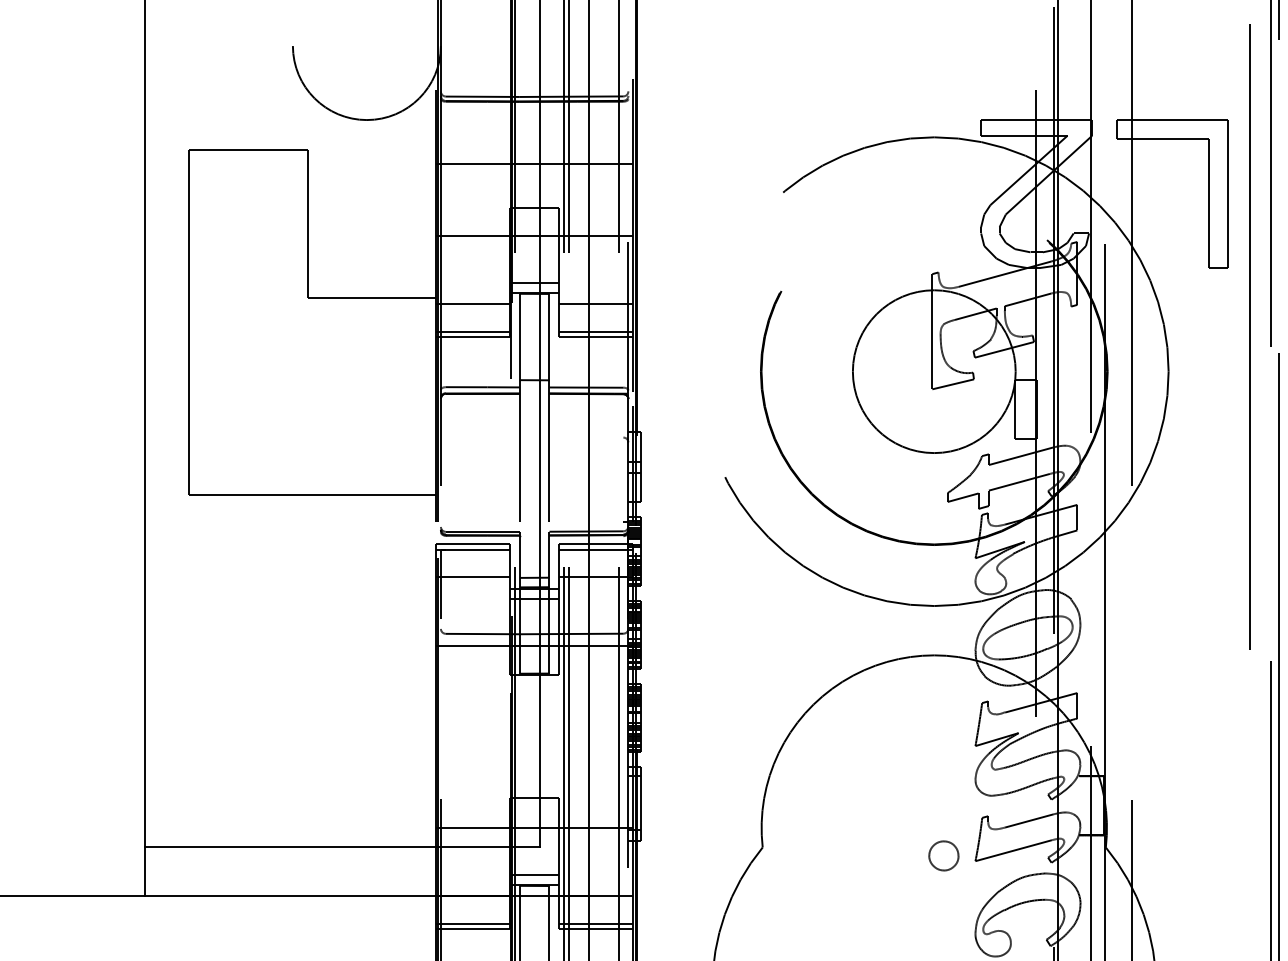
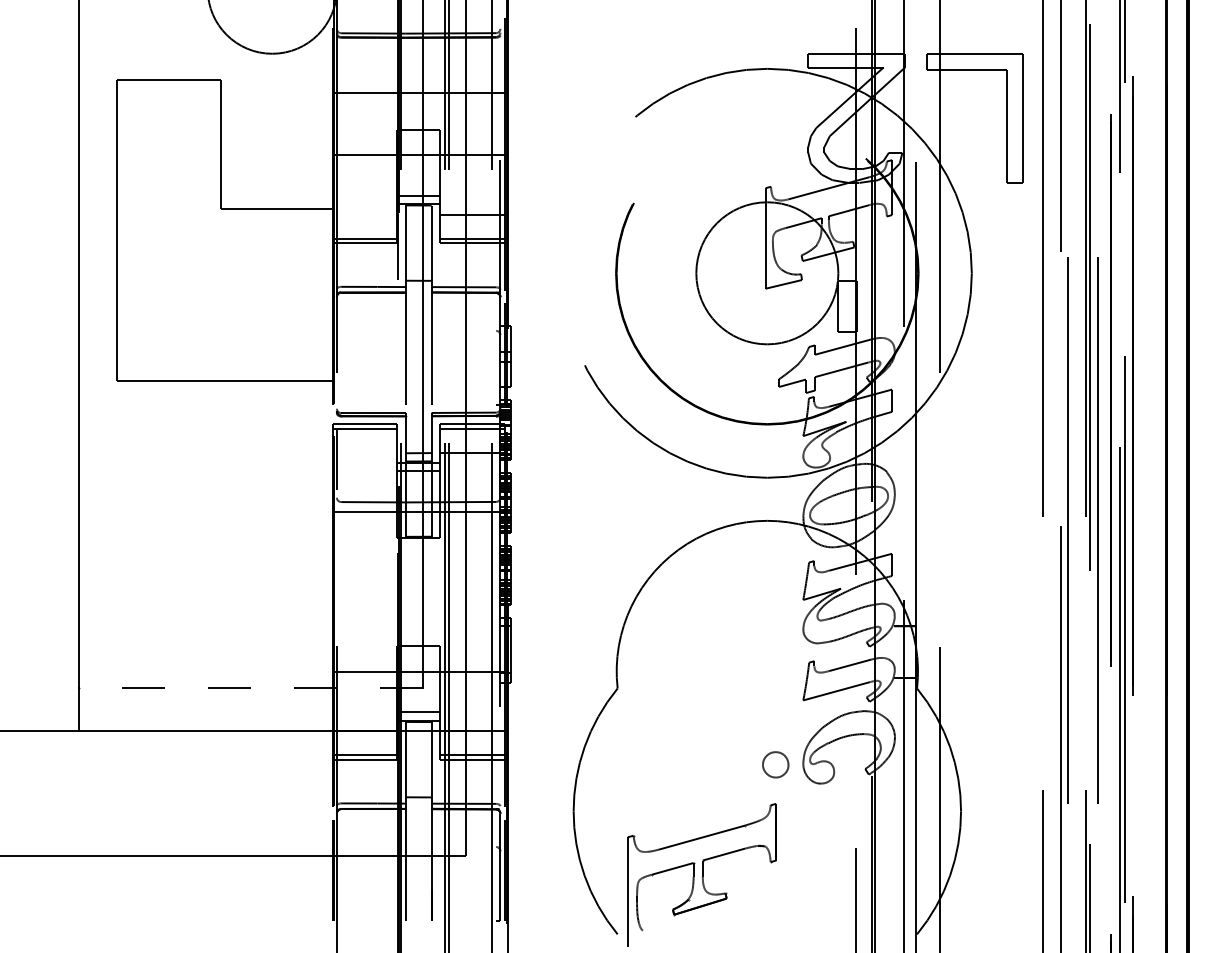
line: (472, 304) -> (364, 214), removed
line: (472, 577) -> (364, 452), removed
line: (341, 846) -> (250, 687), solid -> dashed
part: (943, 855) -> (775, 764), moved

